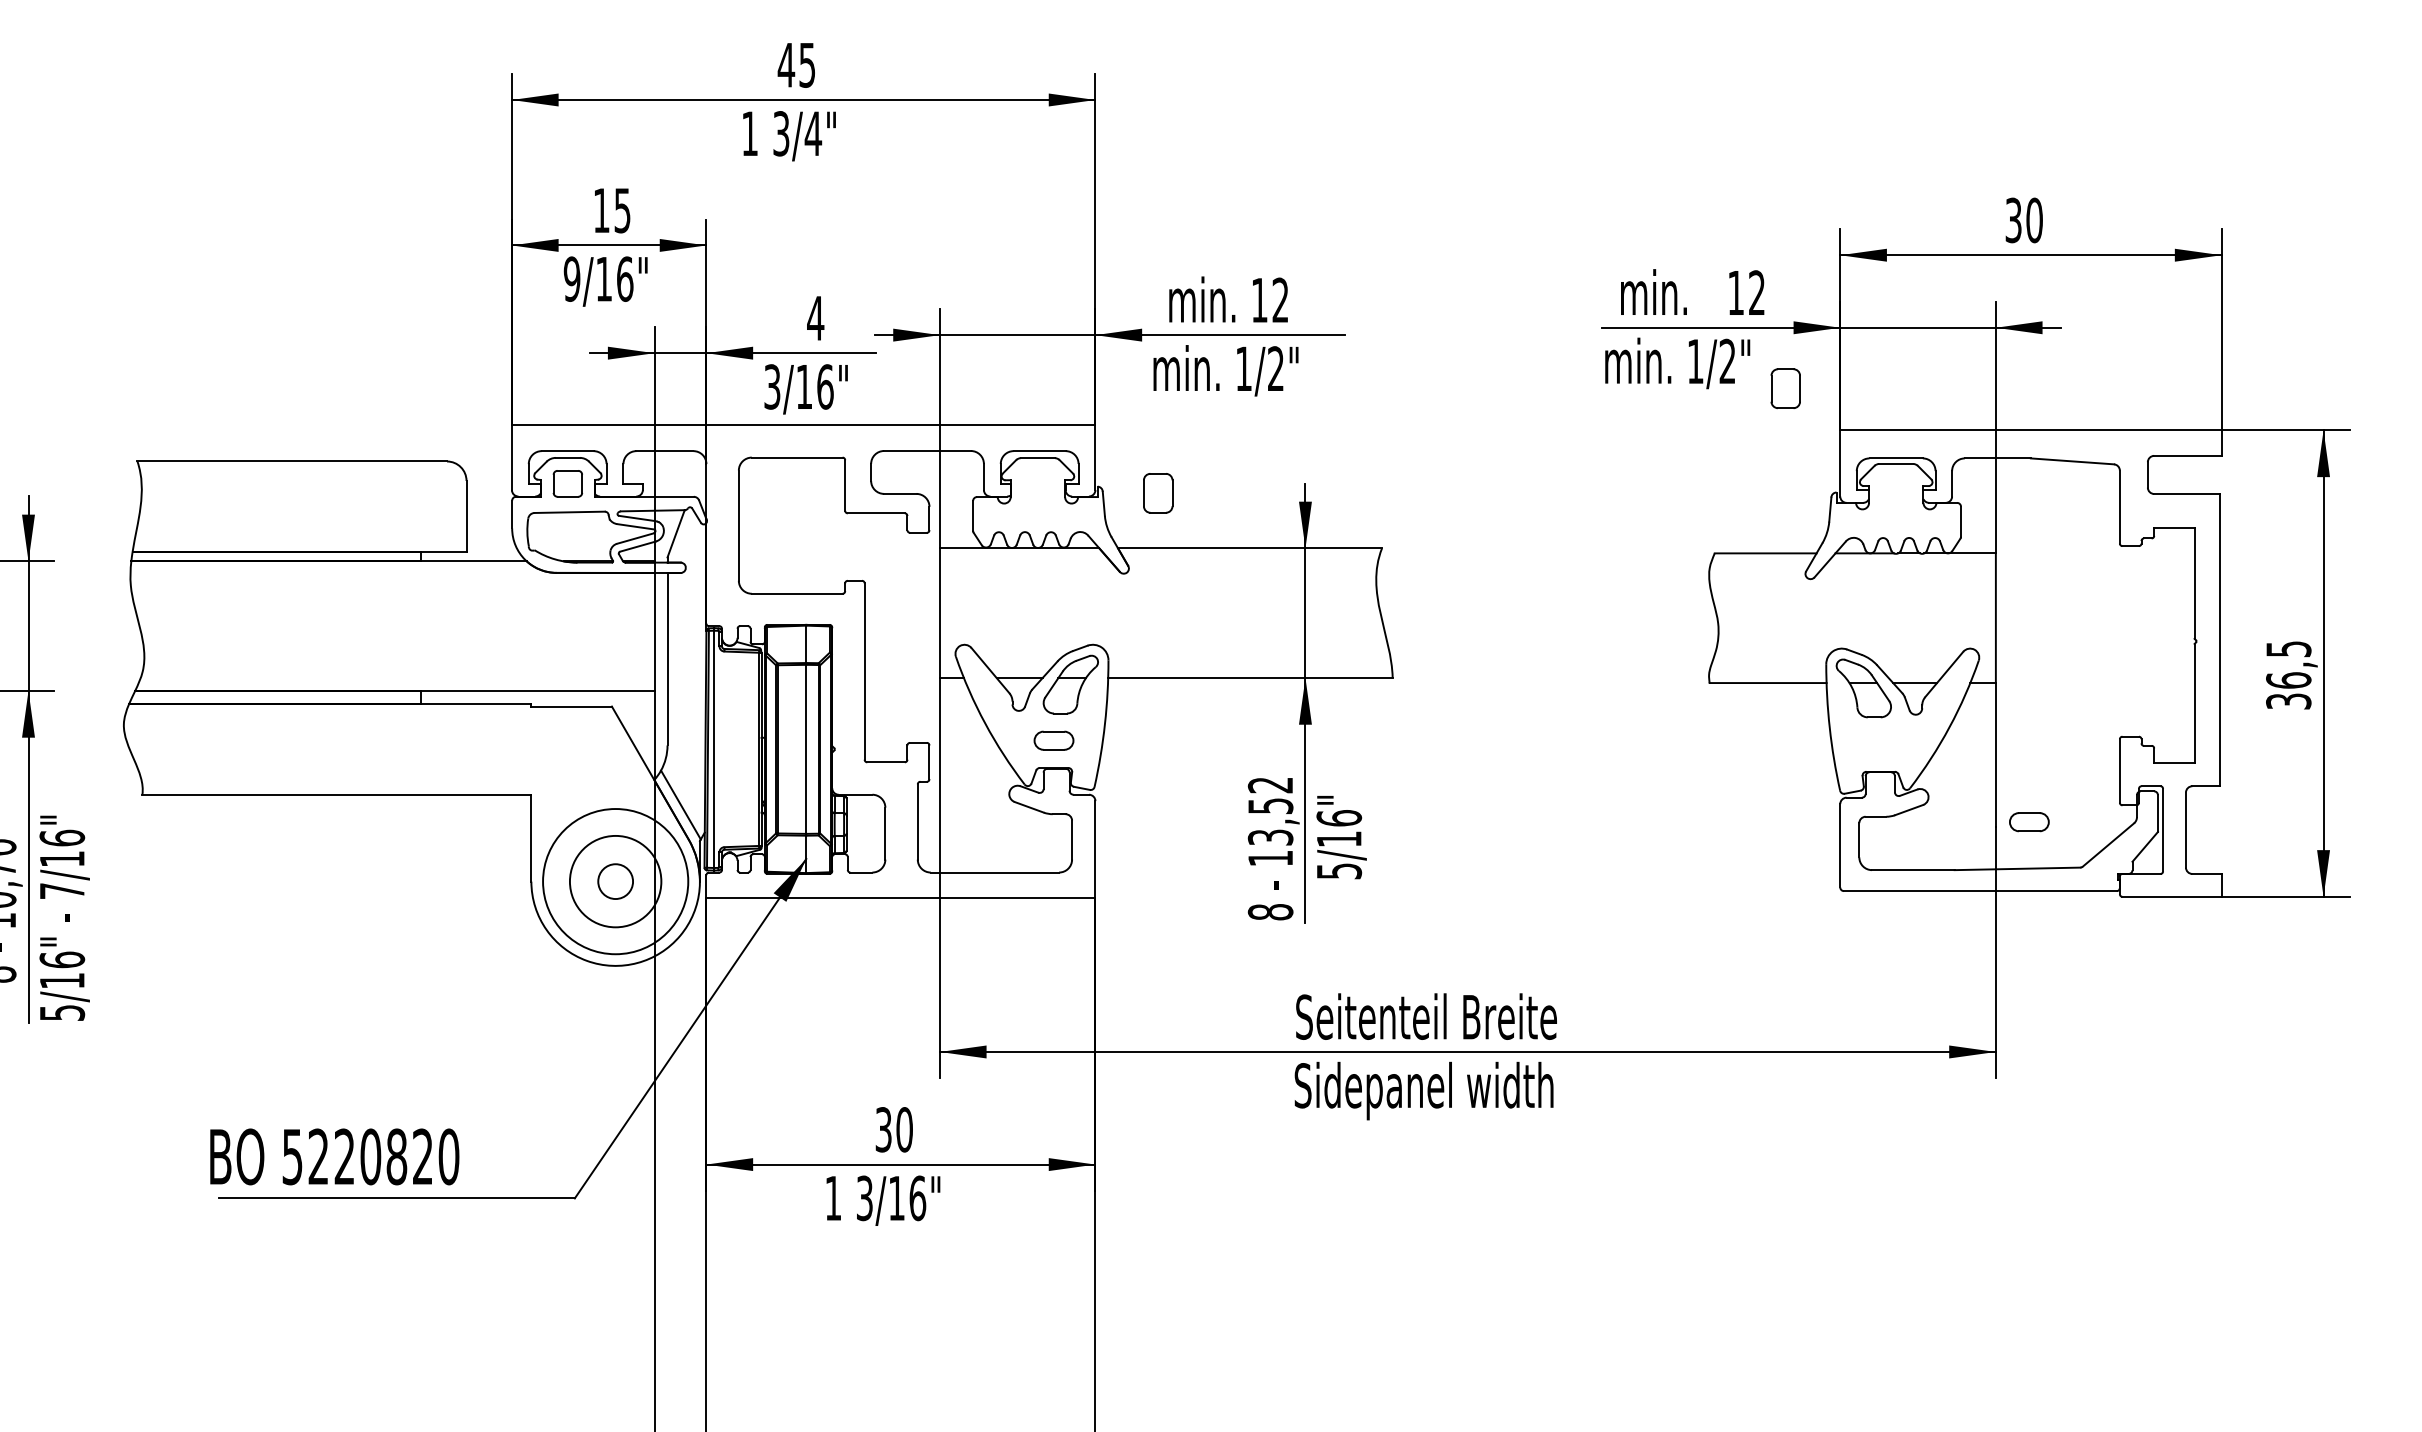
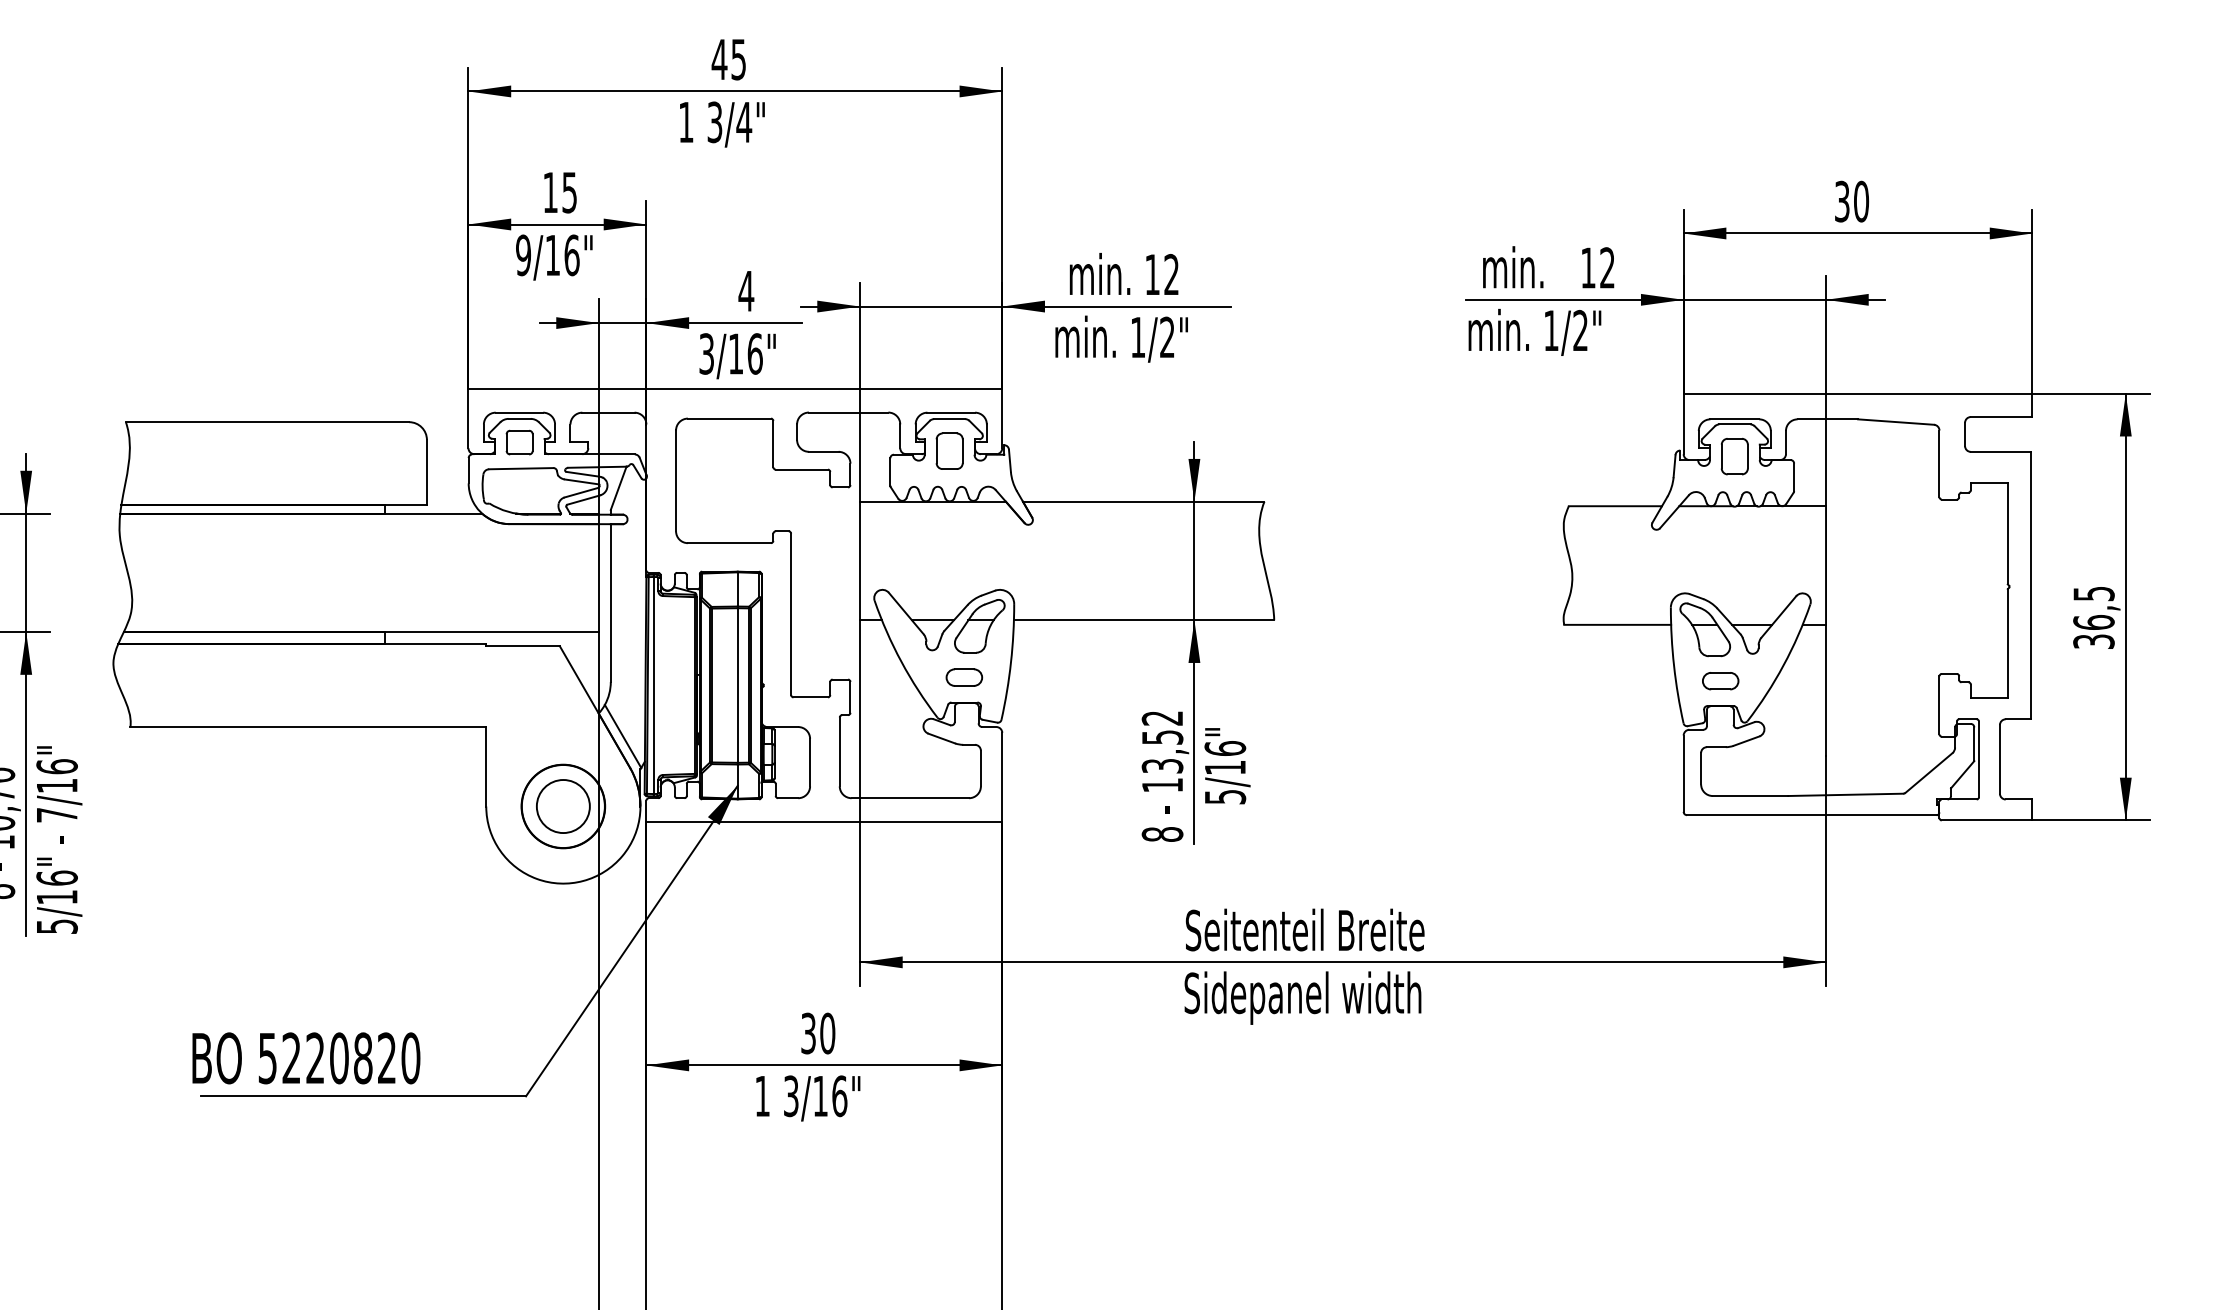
part: (1785, 388) -> (1734, 456), moved
part: (1157, 492) -> (949, 450), moved
part: (2029, 822) -> (1720, 681), moved
circle: (614, 881) -> (562, 806), size x0.62
circle: (614, 881) -> (562, 806), size x1.67

